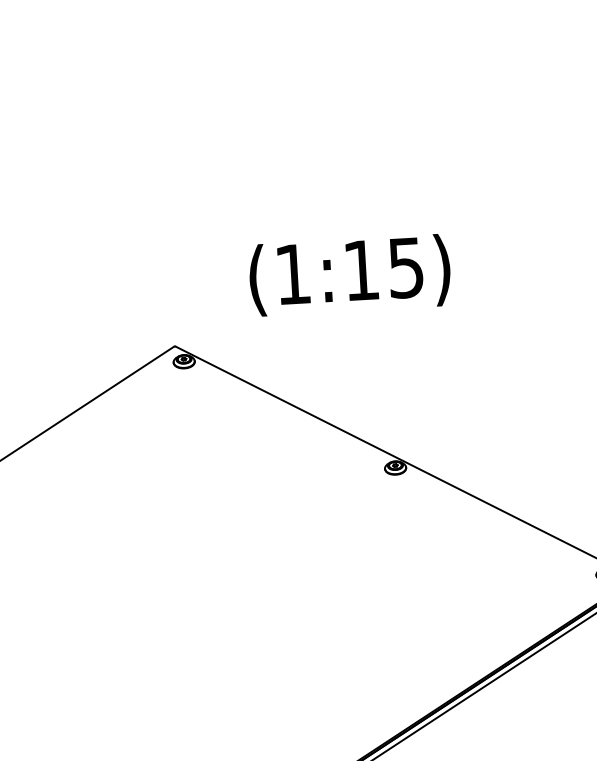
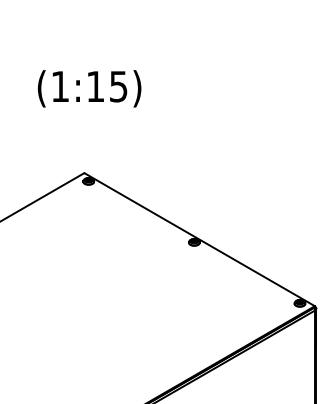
text: (349, 274) -> (89, 88), moved

